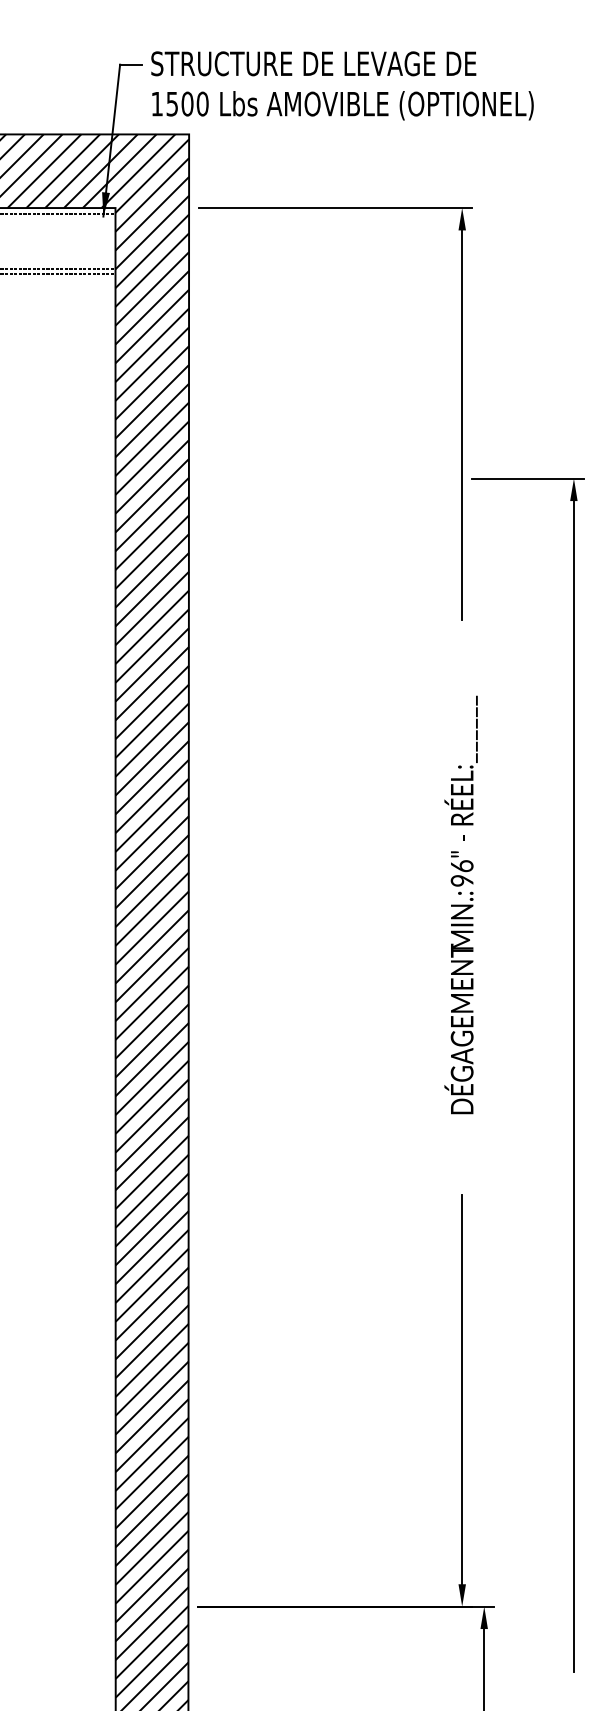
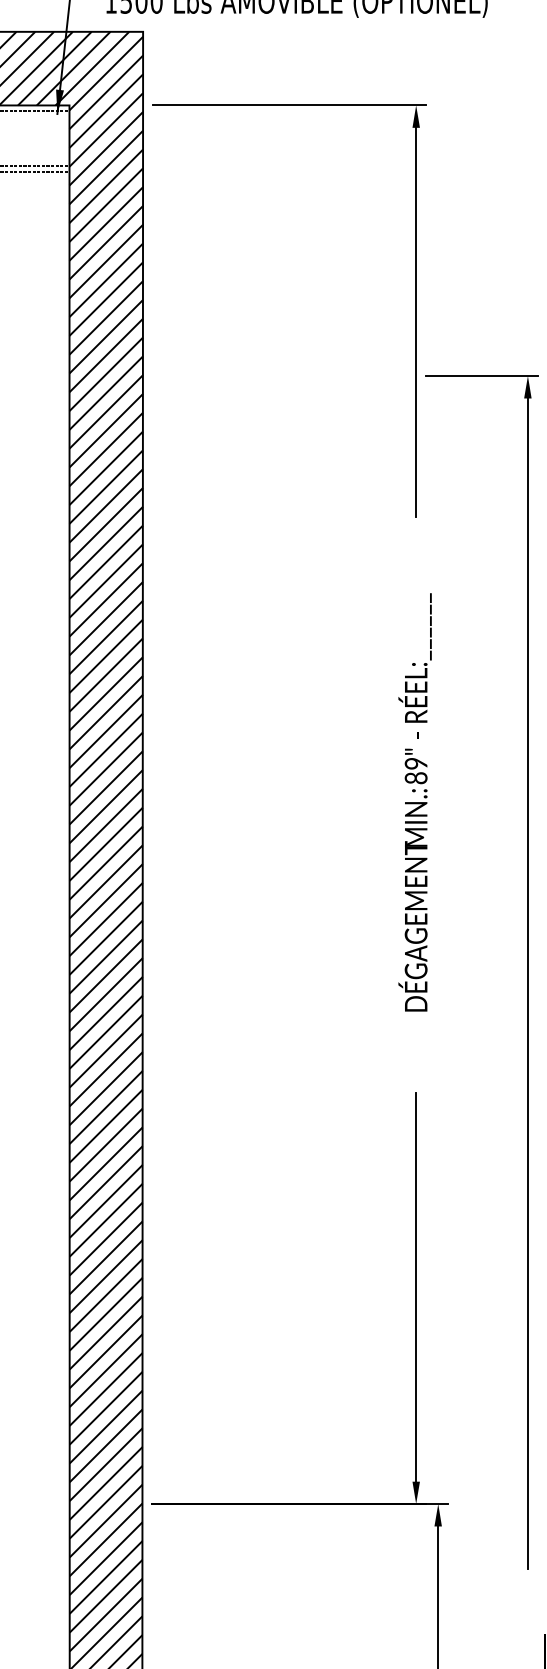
text: (461, 873) -> (415, 770), 96" -> 89"

